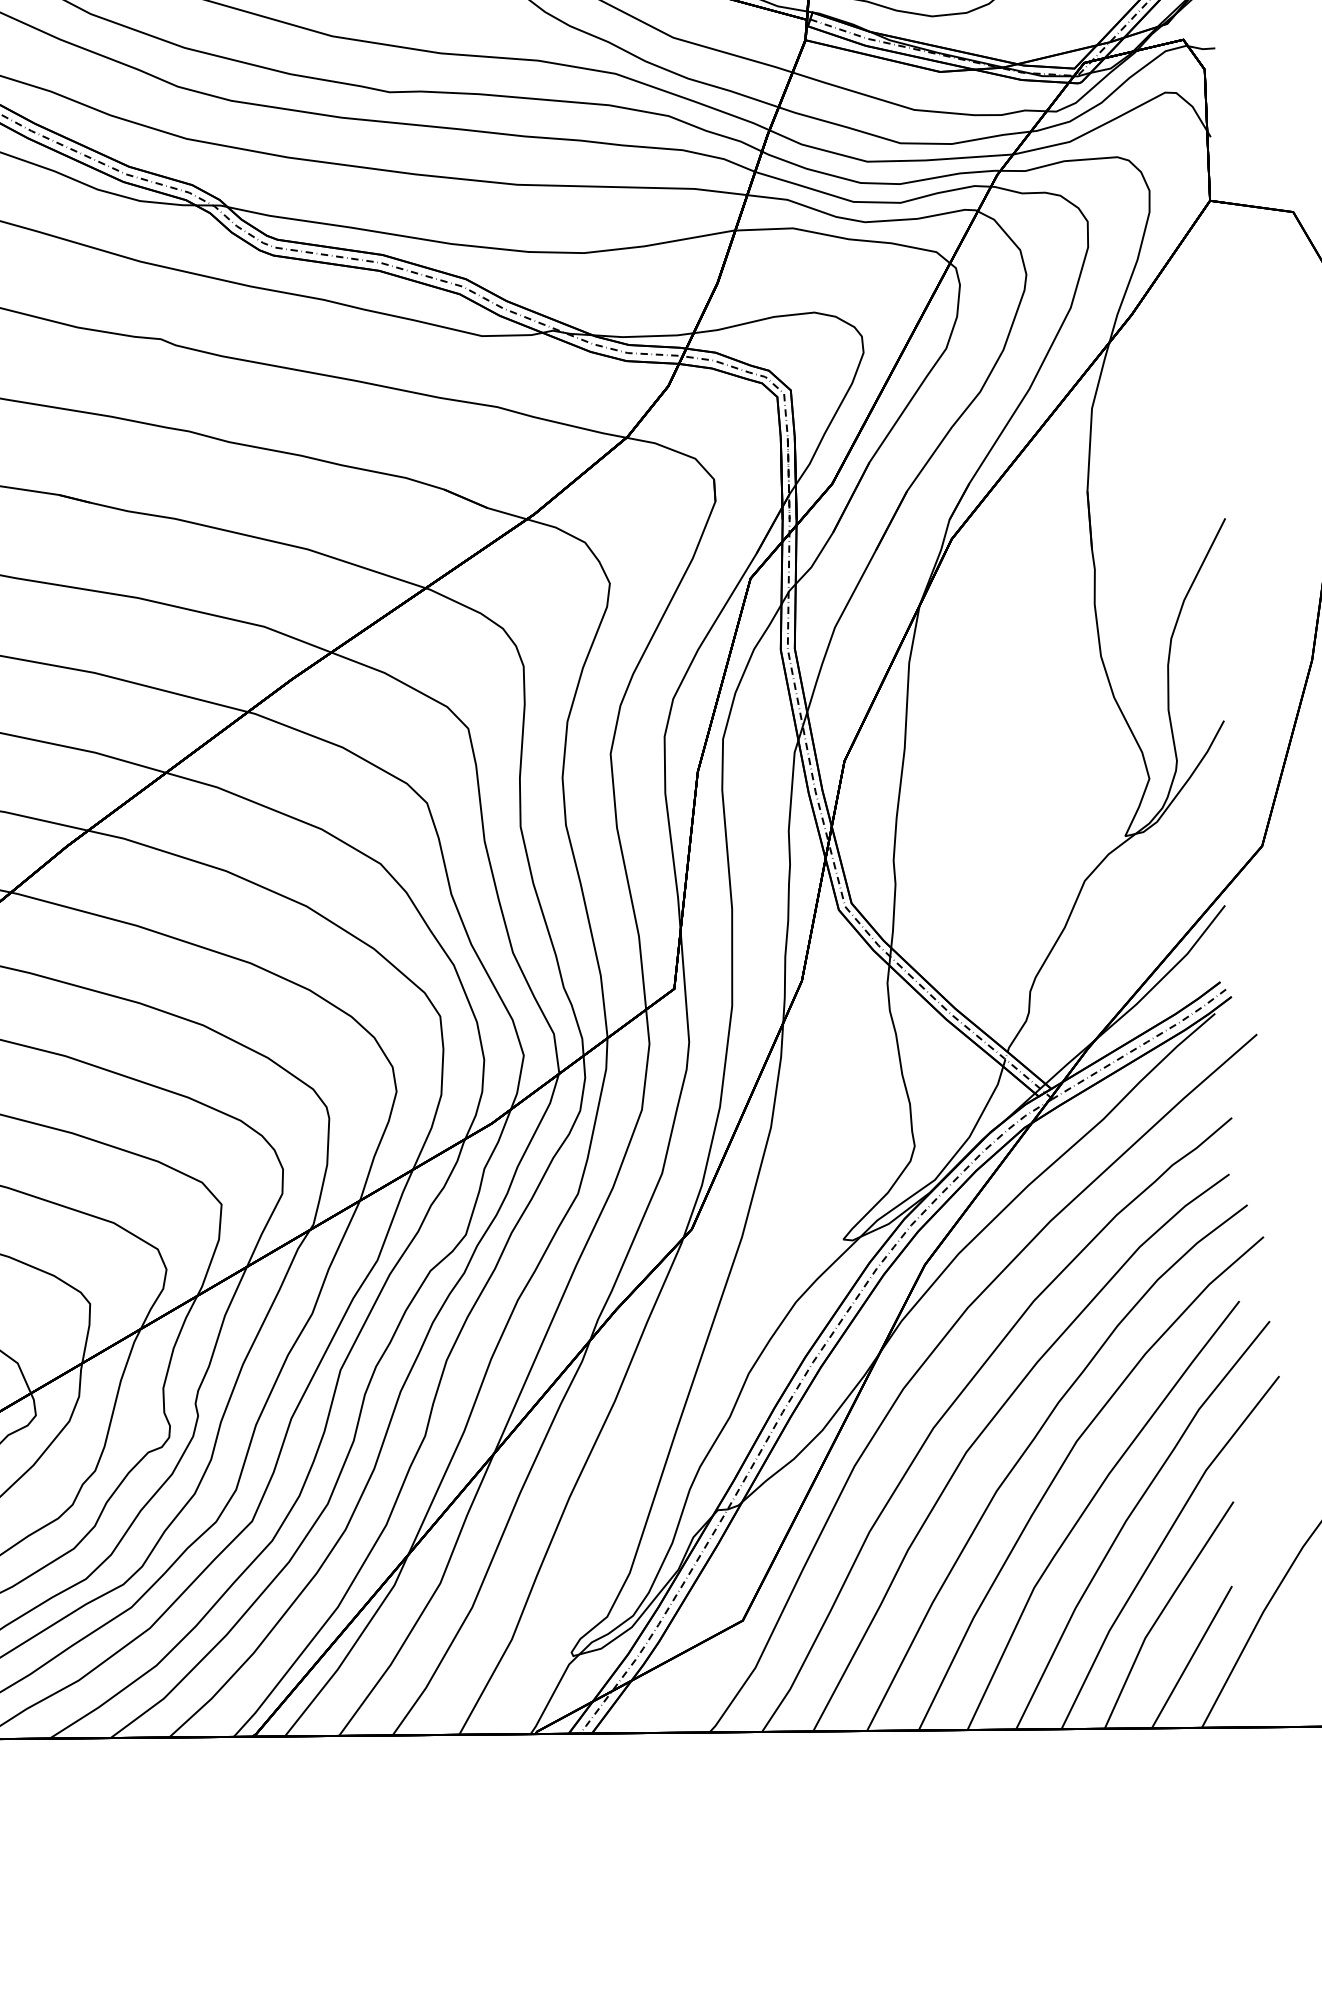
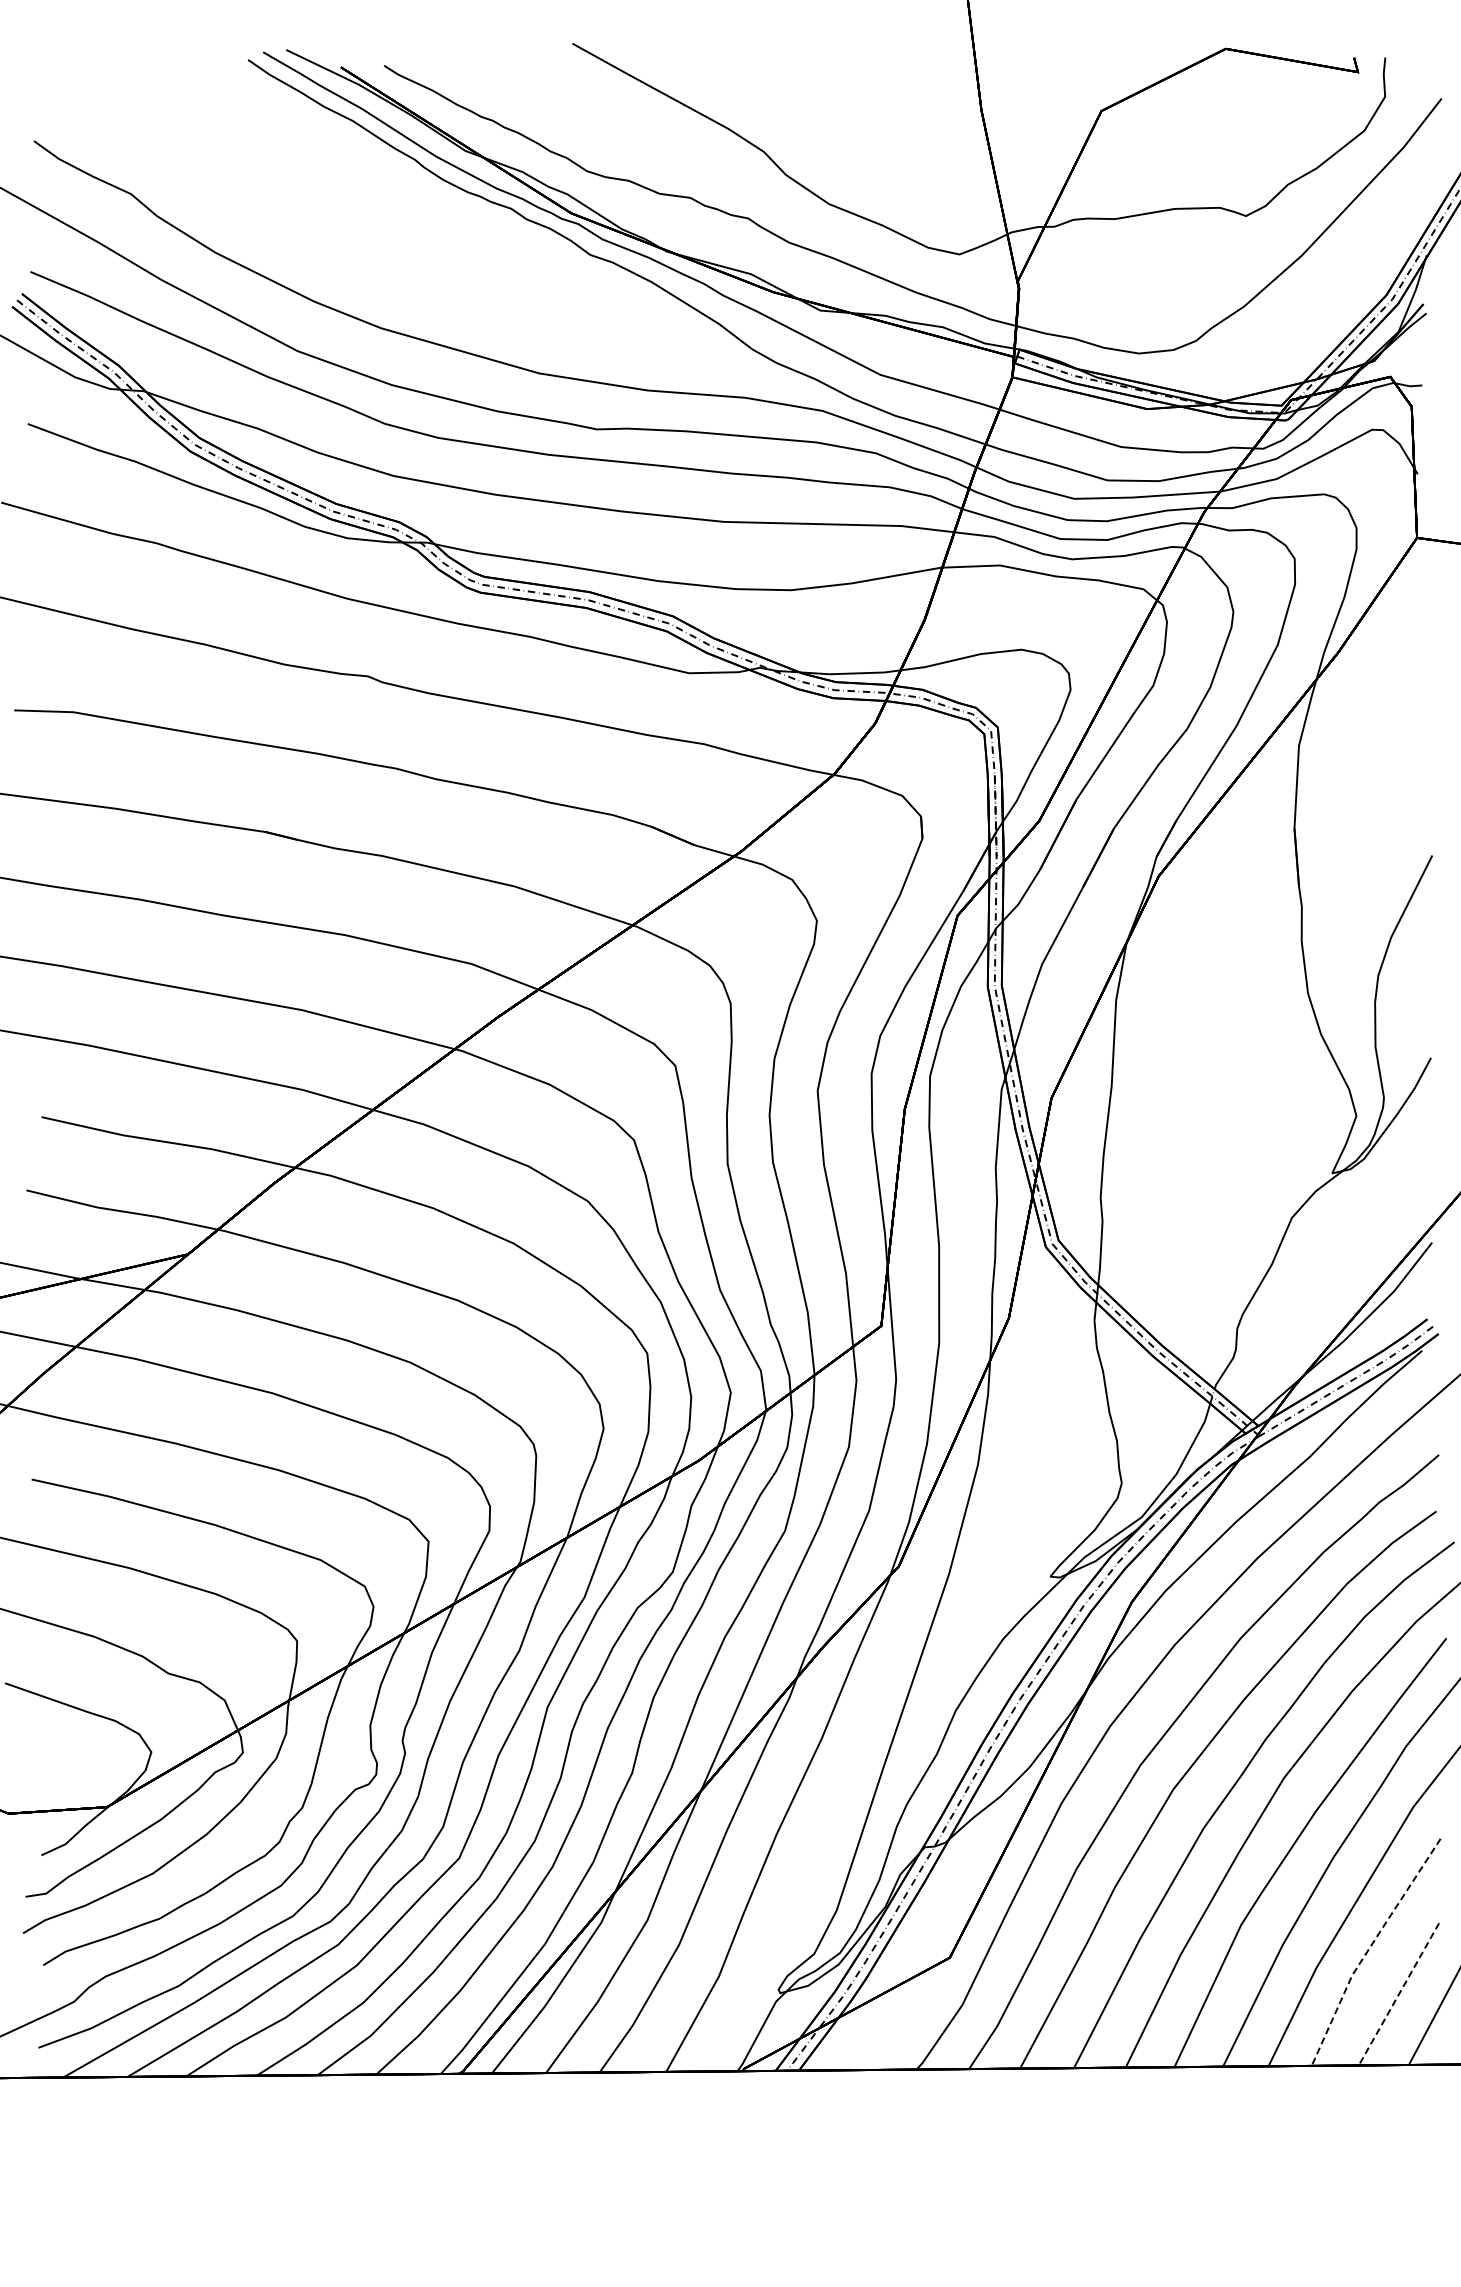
line: (1161, 1612) -> (1368, 1949), solid -> dashed
line: (1191, 1657) -> (1398, 1994), solid -> dashed

